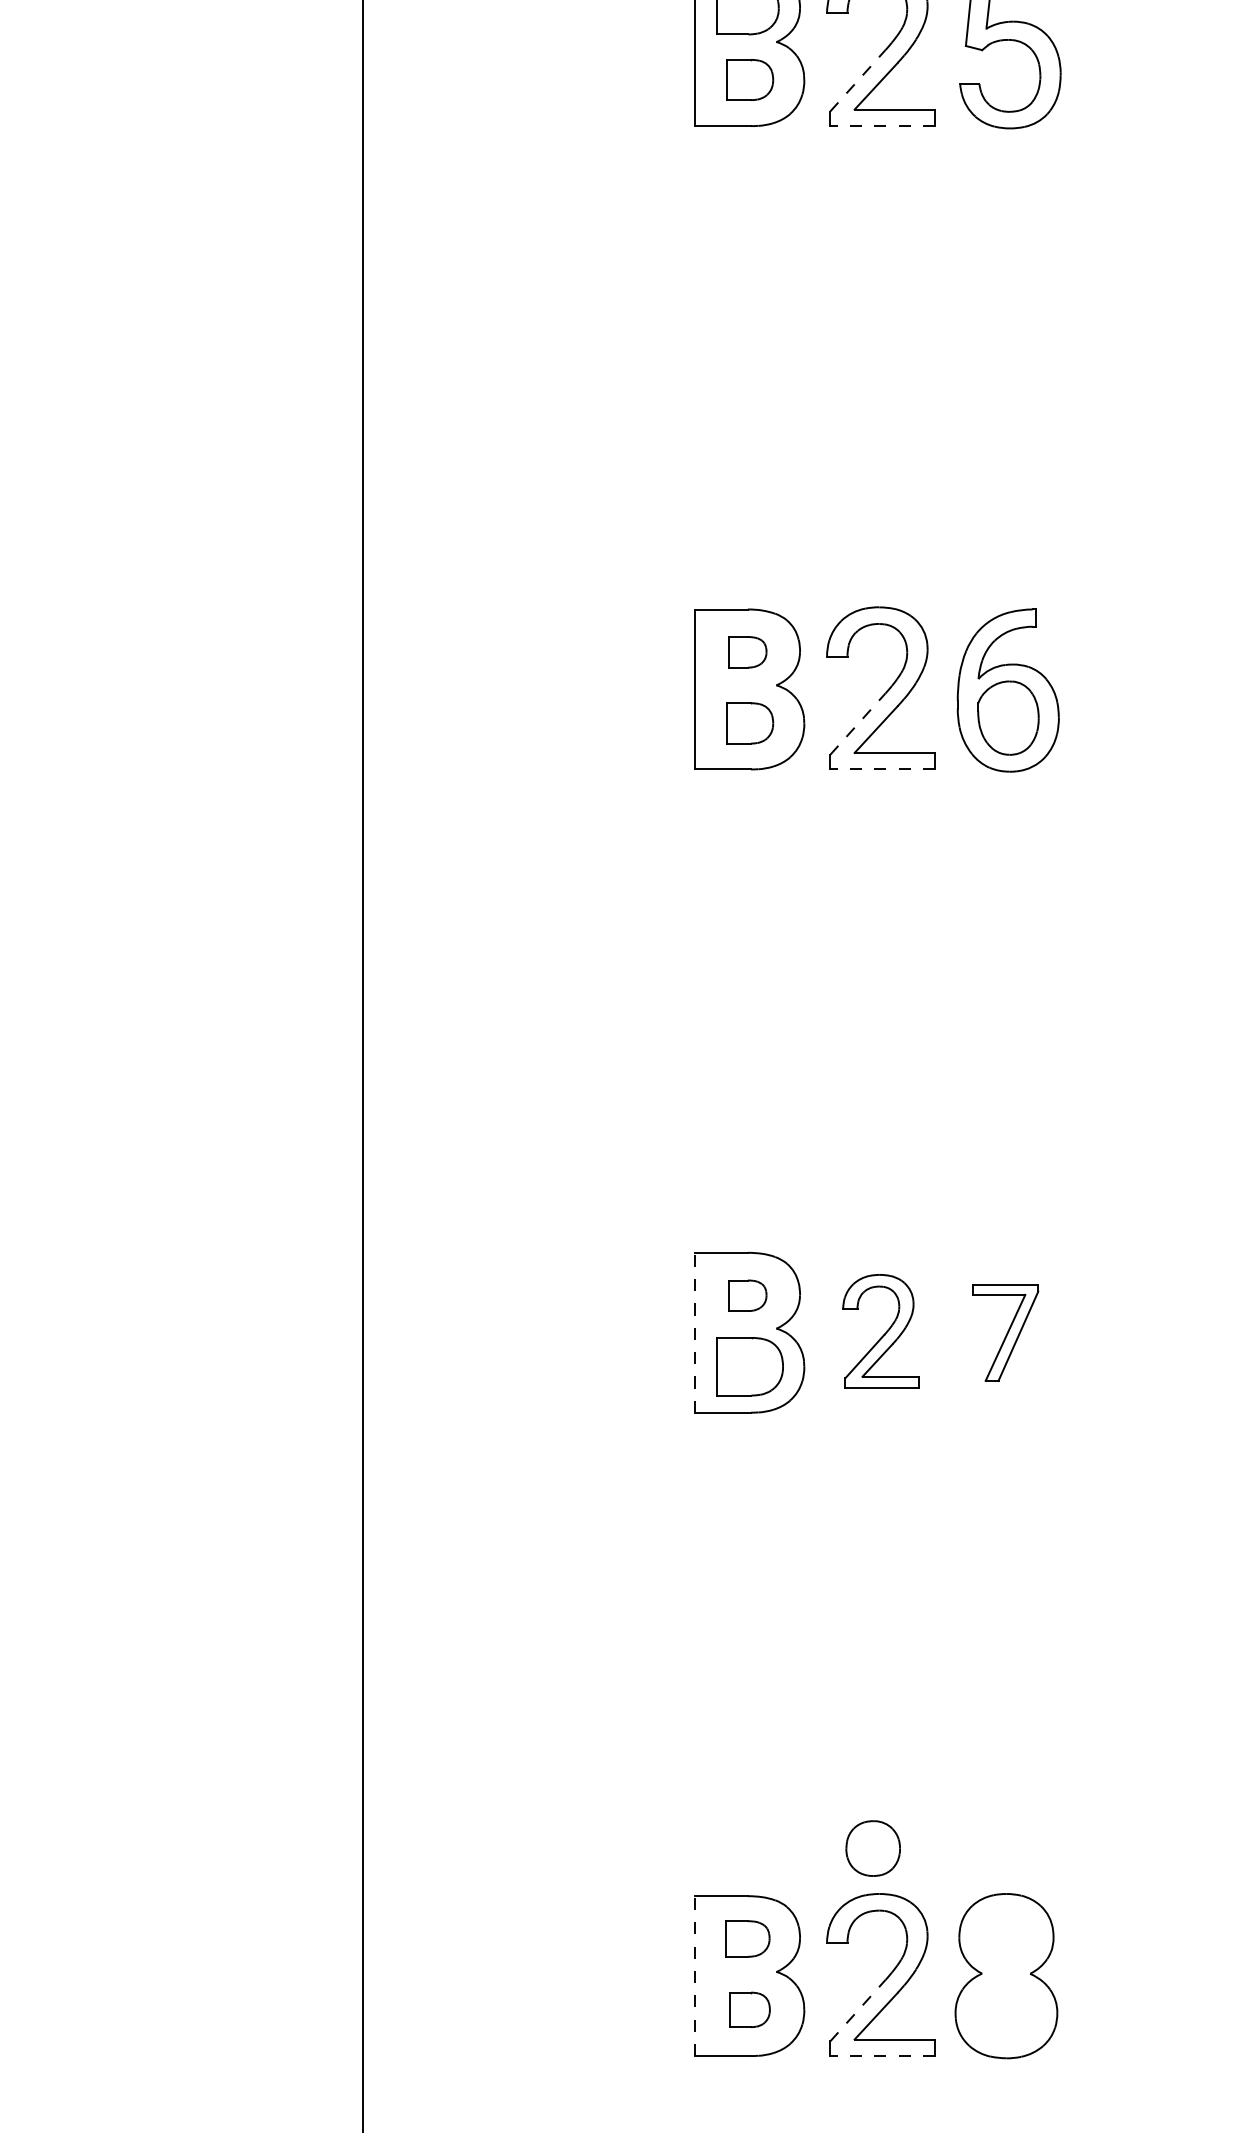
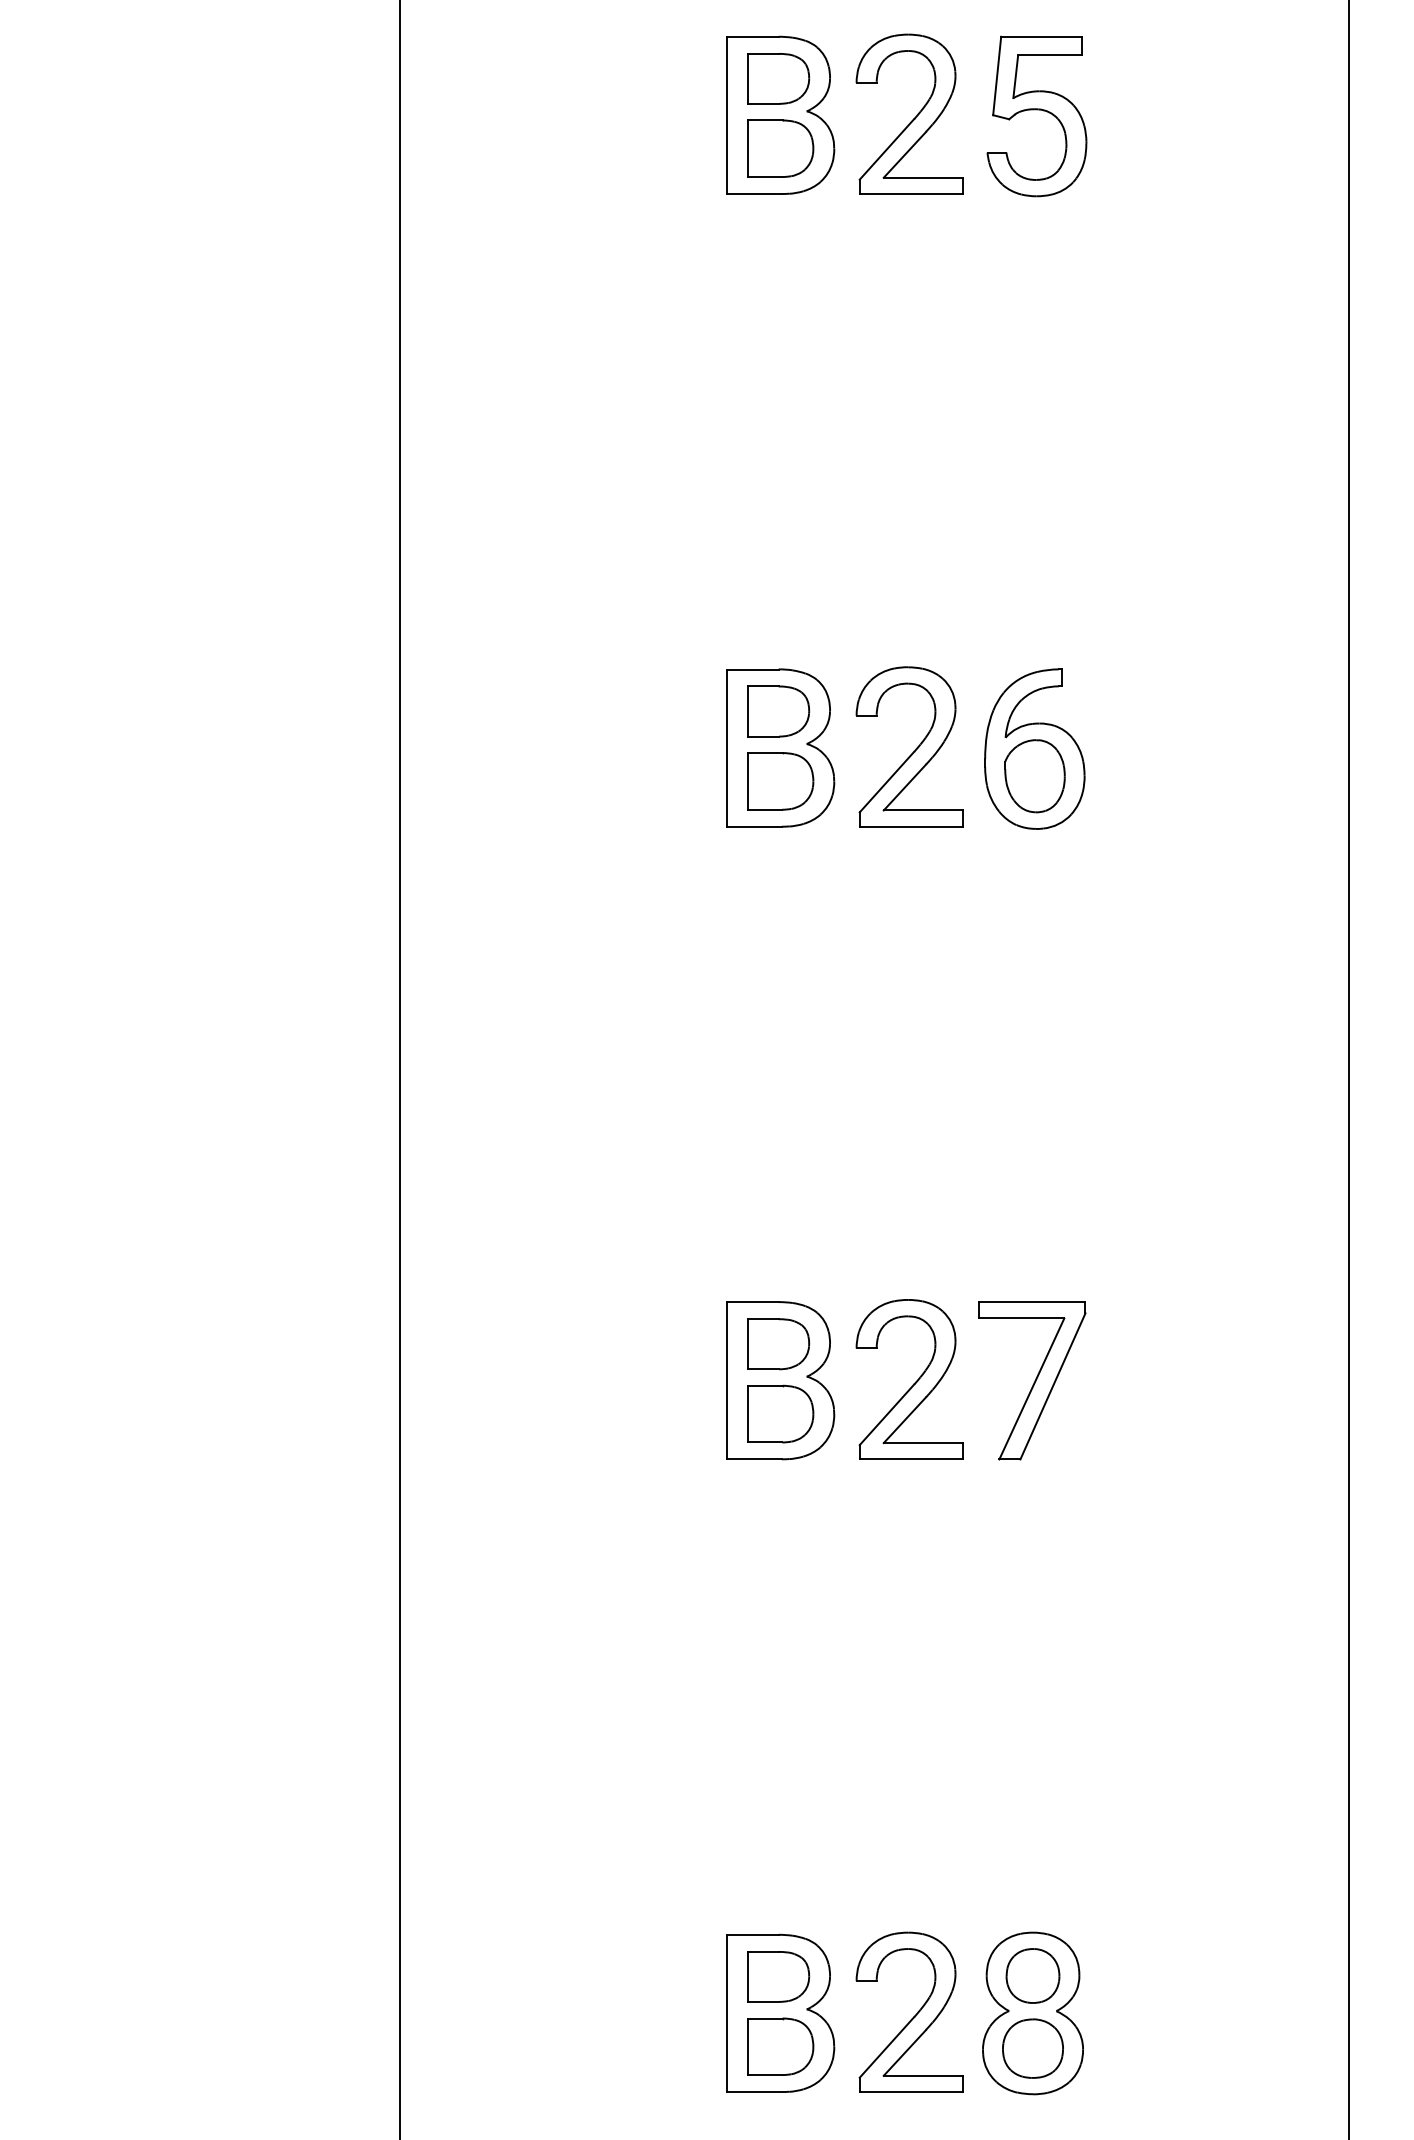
part: (749, 79) -> (780, 148), size x1.43
line: (857, 80) -> (886, 149), dashed -> solid
line: (882, 126) -> (911, 194), dashed -> solid
part: (747, 652) -> (778, 711), size x1.67
part: (749, 723) -> (780, 781), size x1.43
line: (857, 724) -> (886, 782), dashed -> solid
line: (882, 769) -> (911, 826), dashed -> solid
part: (747, 1295) -> (778, 1344), size x1.67
part: (880, 1331) -> (909, 1379), size x1.43
line: (695, 1332) -> (727, 1380), dashed -> solid
part: (1005, 1332) -> (1032, 1380), size x1.67
part: (872, 1848) -> (1032, 1975), moved
part: (747, 1938) -> (778, 1976), size x1.43
line: (695, 1976) -> (727, 2013), dashed -> solid
part: (749, 2009) -> (780, 2046), size x1.67
line: (857, 2010) -> (886, 2047), dashed -> solid
part: (1005, 2011) -> (1032, 2048), added
line: (882, 2056) -> (911, 2092), dashed -> solid

